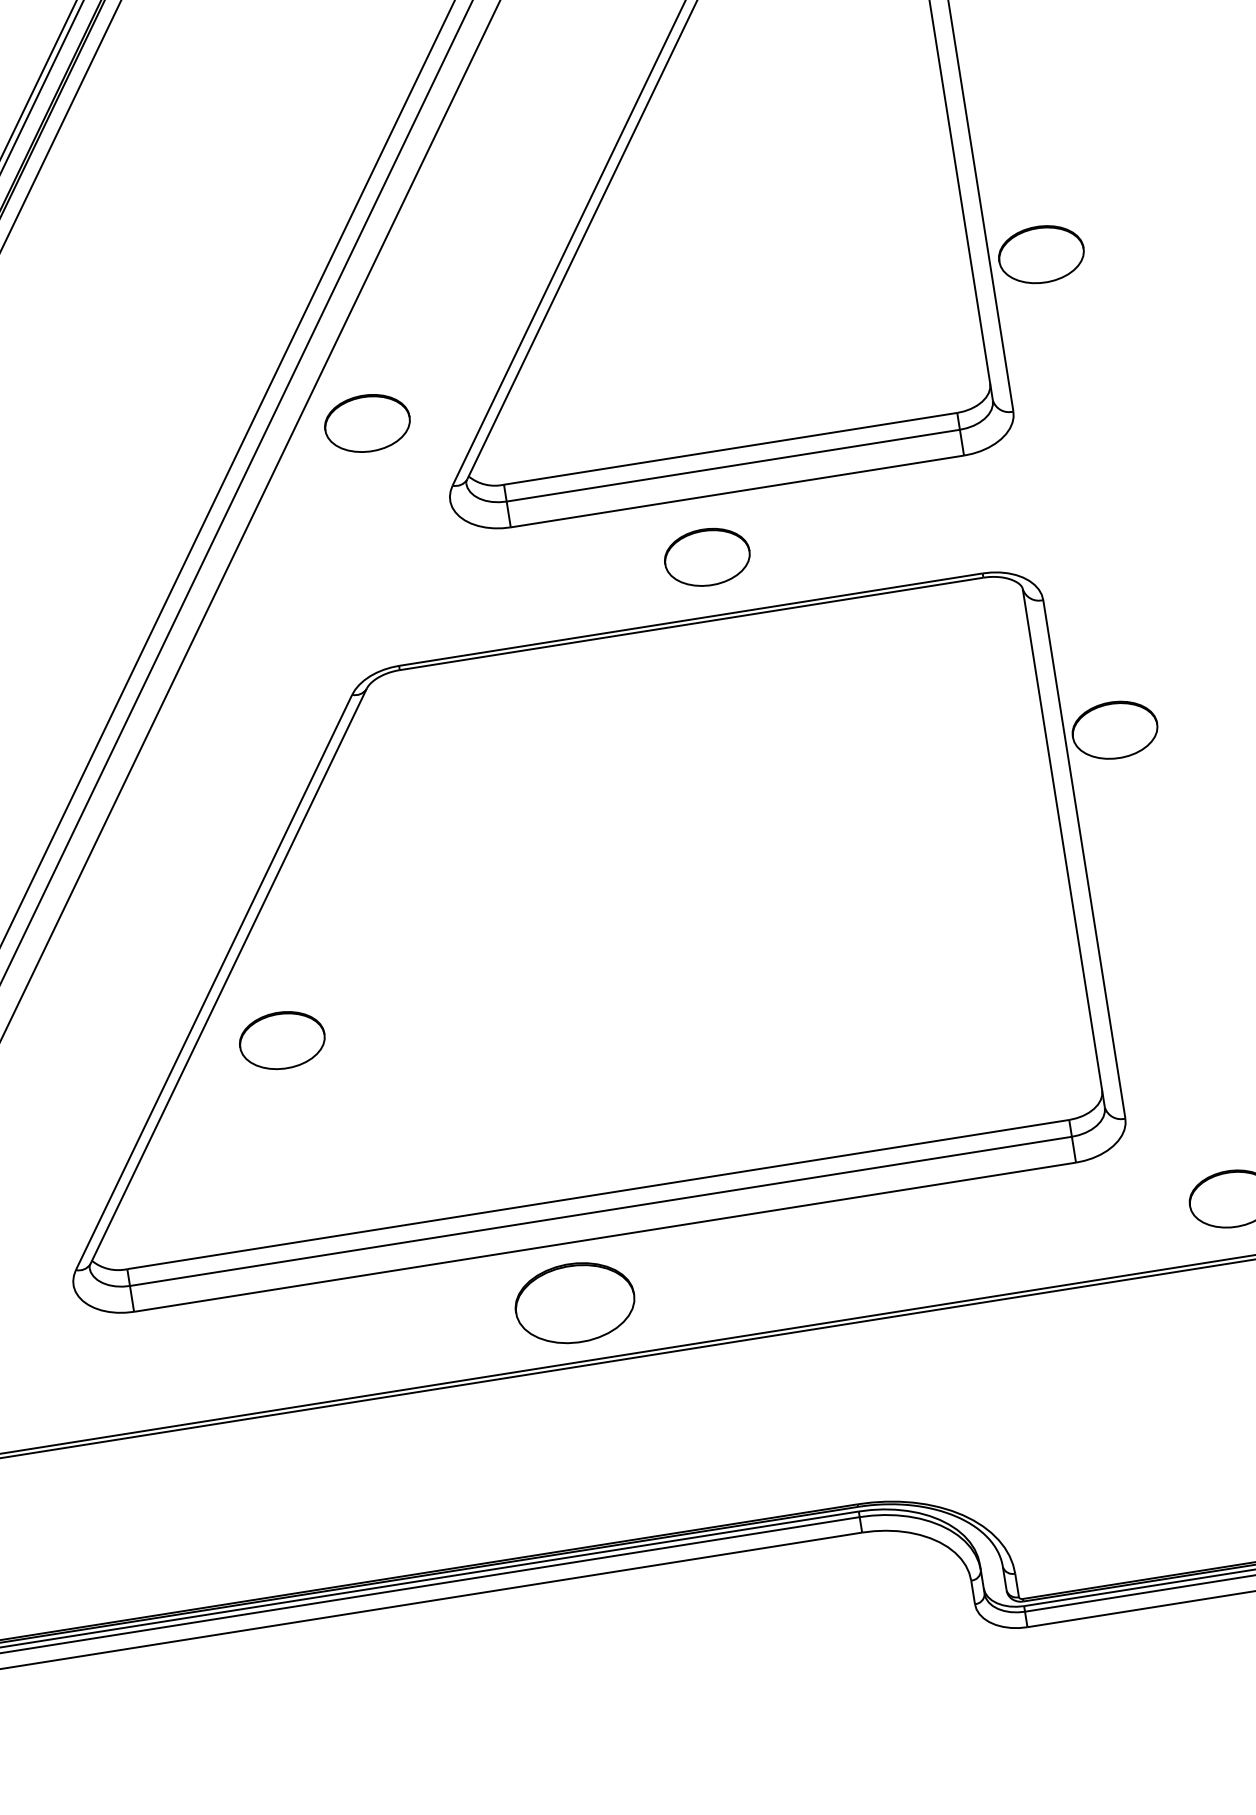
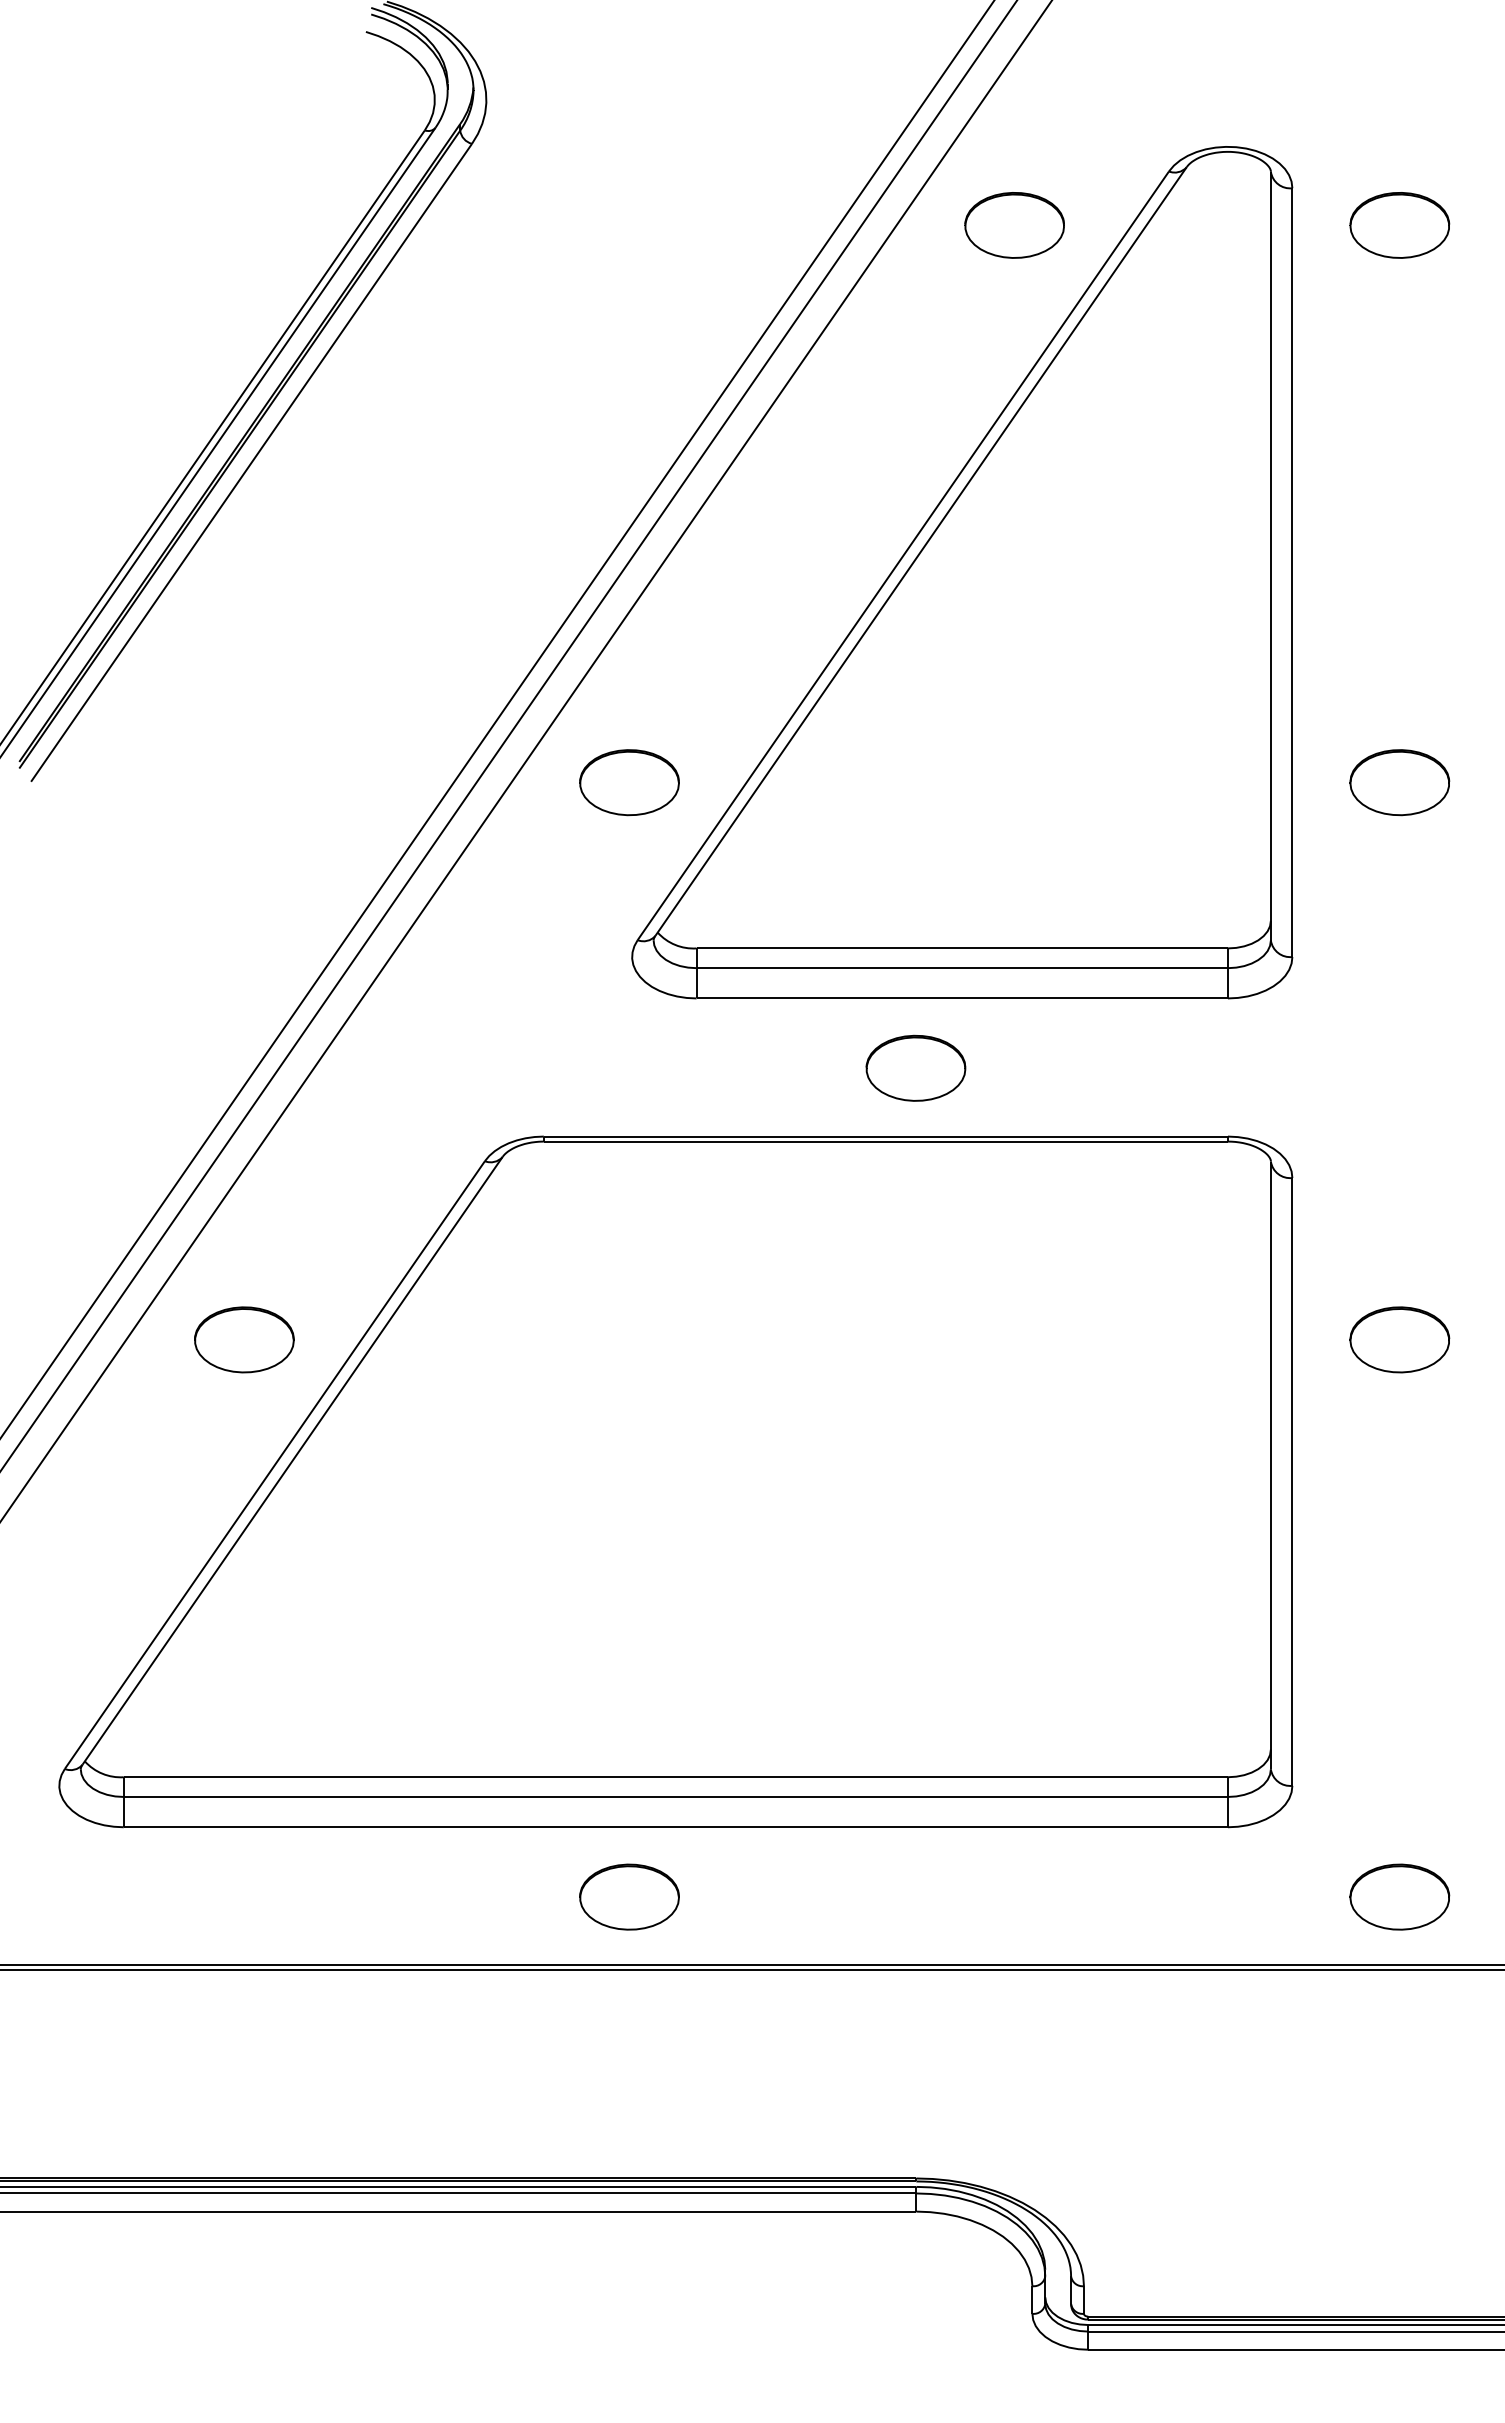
part: (1041, 254) -> (1399, 782), moved
part: (367, 423) -> (629, 782), moved
part: (1114, 729) -> (1399, 1339), moved
part: (282, 1040) -> (244, 1339), moved
part: (574, 1302) -> (629, 1896), size x0.71

